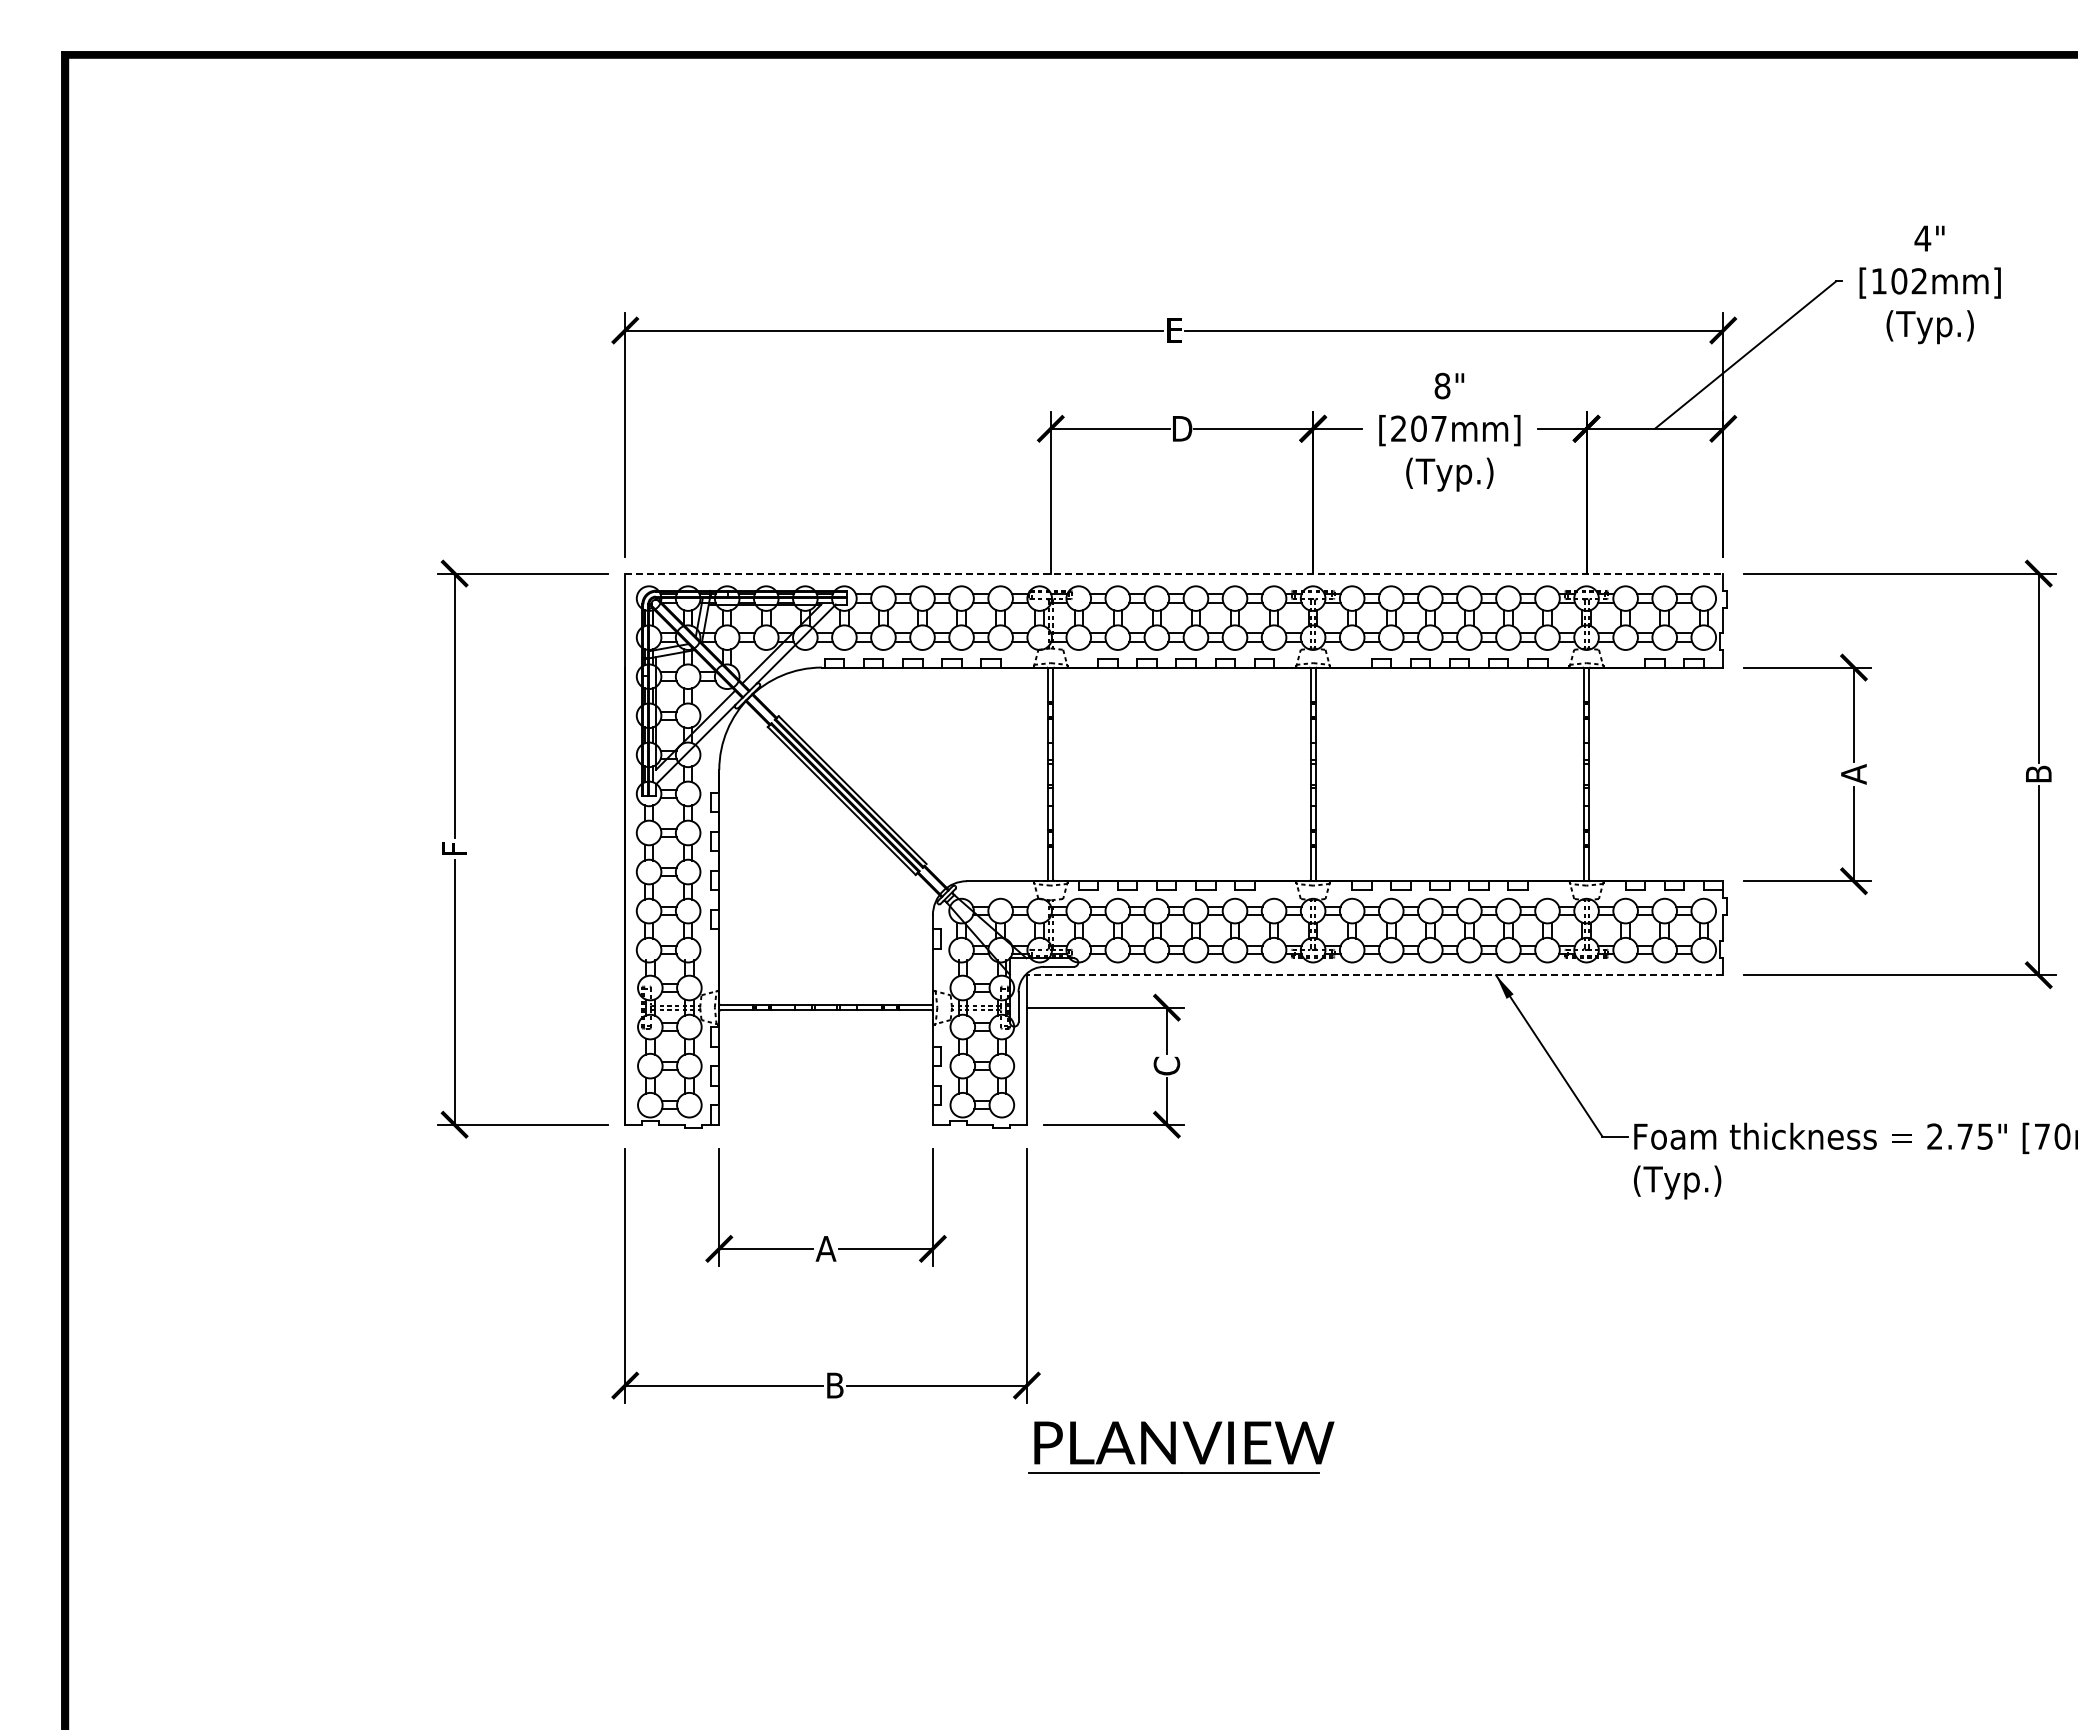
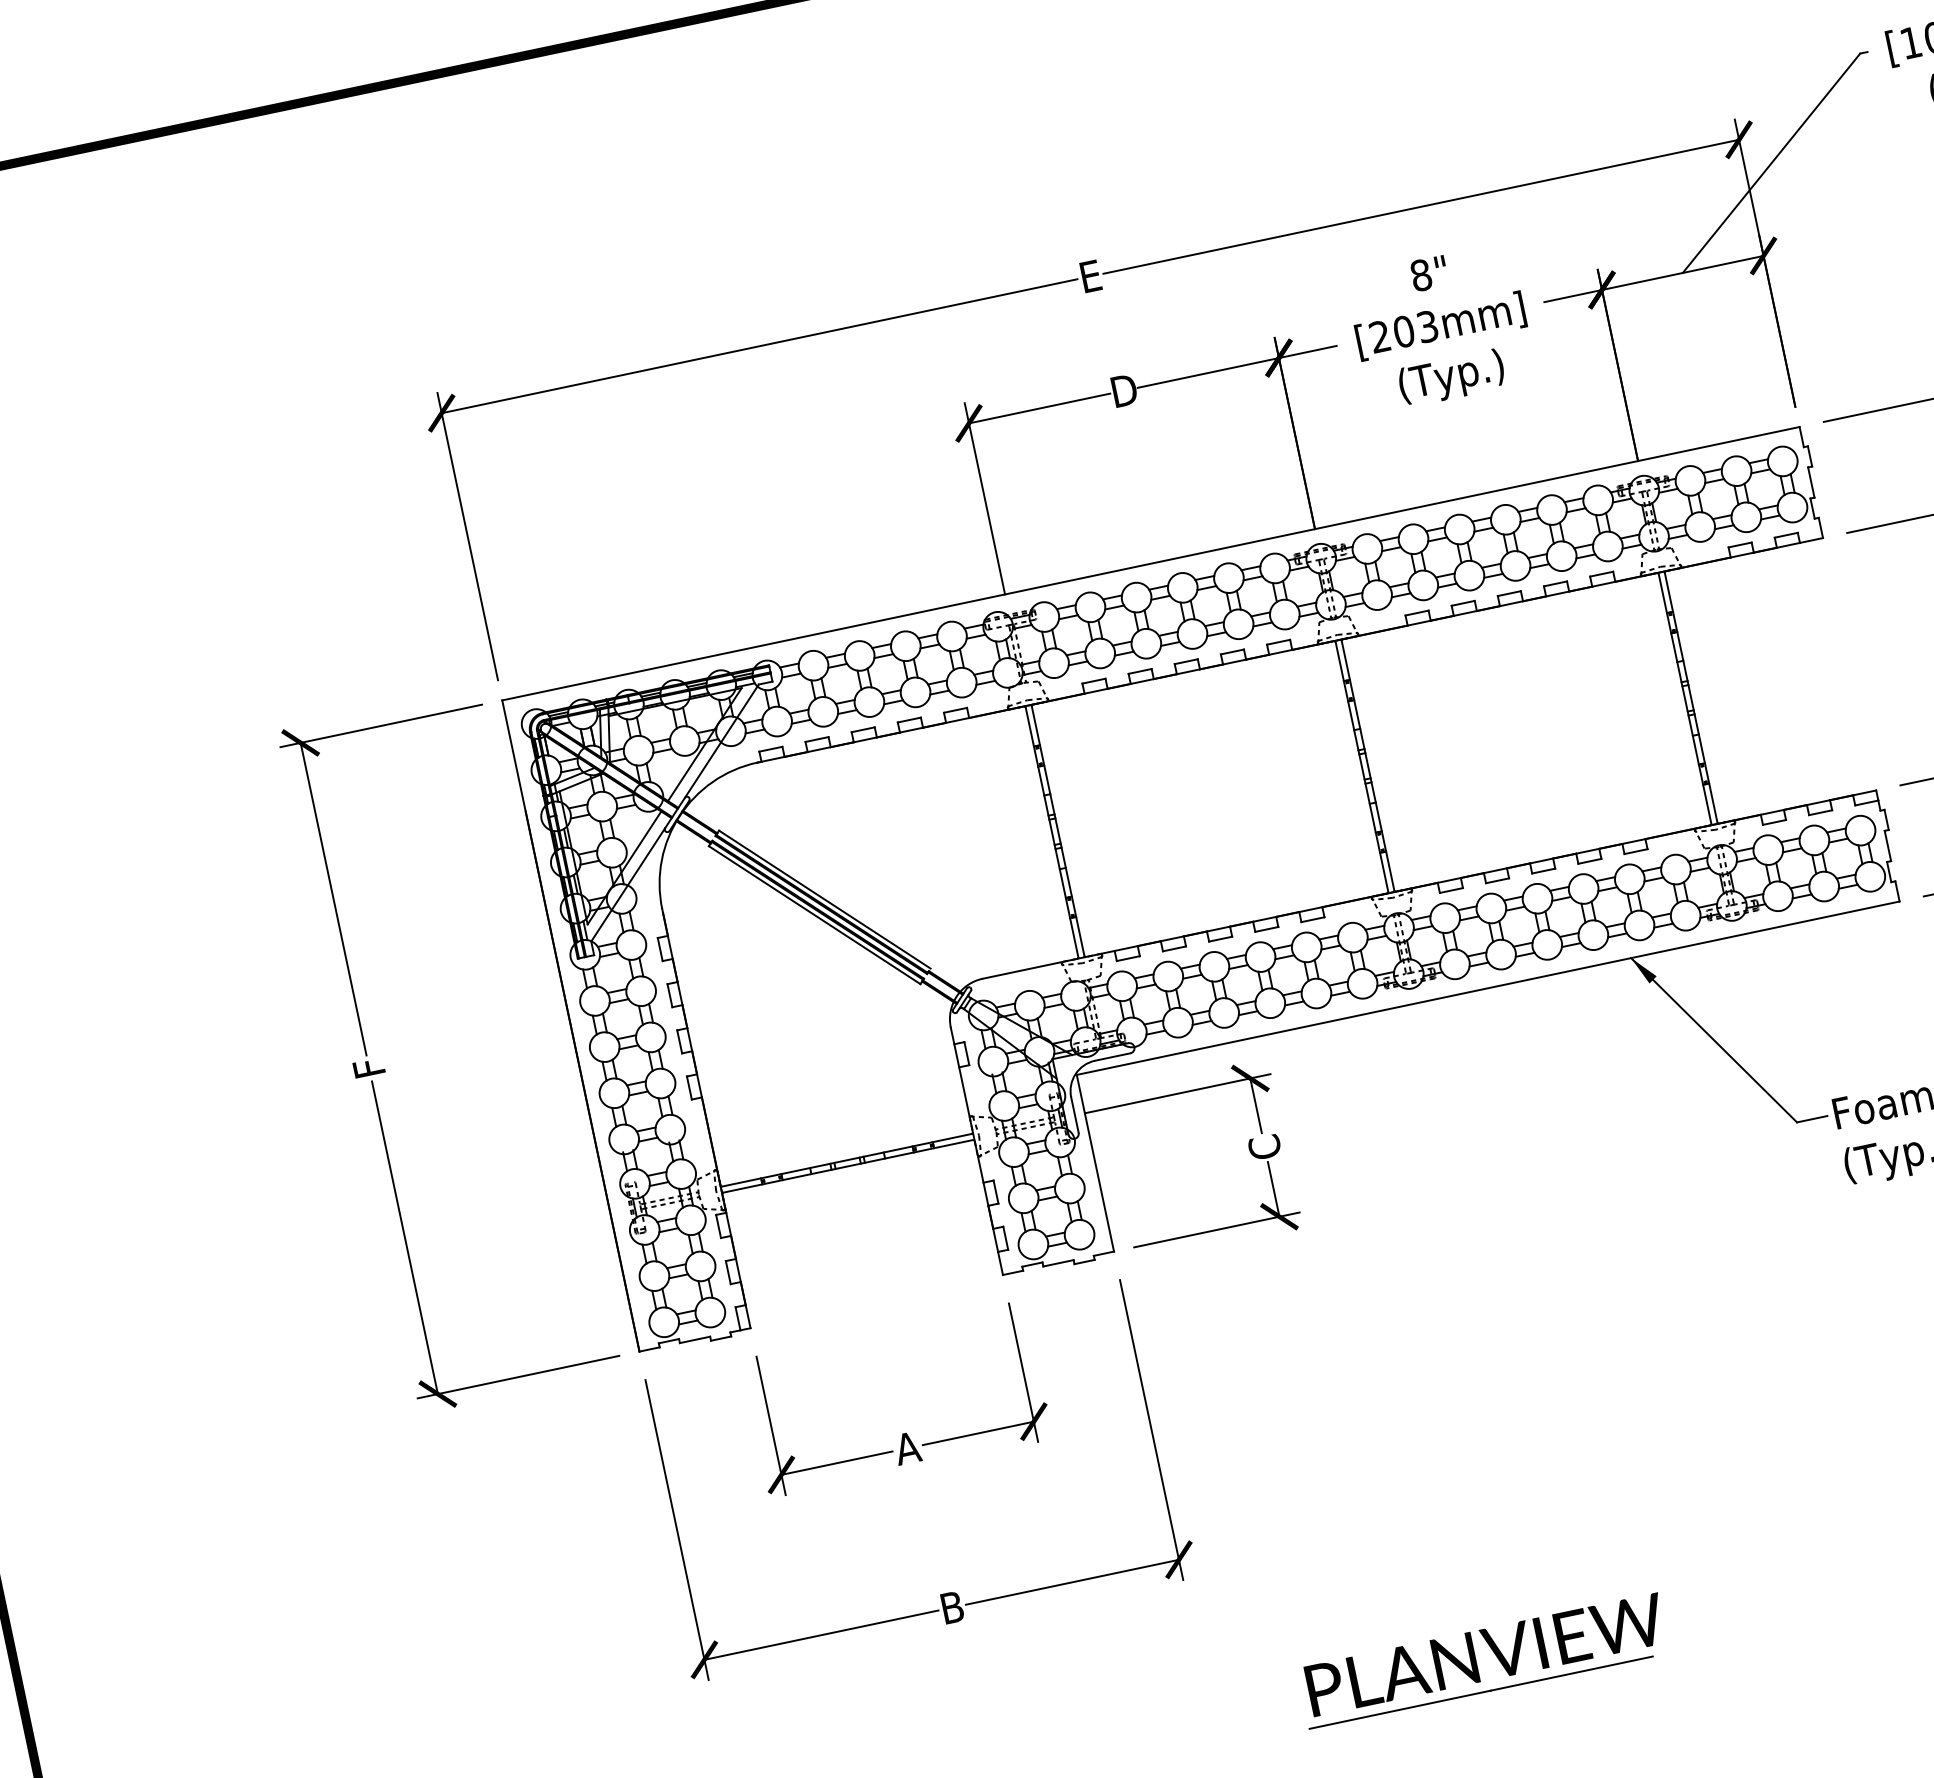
text: (1438, 428) -> (1426, 326), [207mm] -> [203mm]
line: (1174, 573) -> (1151, 563), dashed -> solid
line: (1374, 975) -> (1487, 988), dashed -> solid
part: (1181, 1447) -> (1483, 1660), moved

